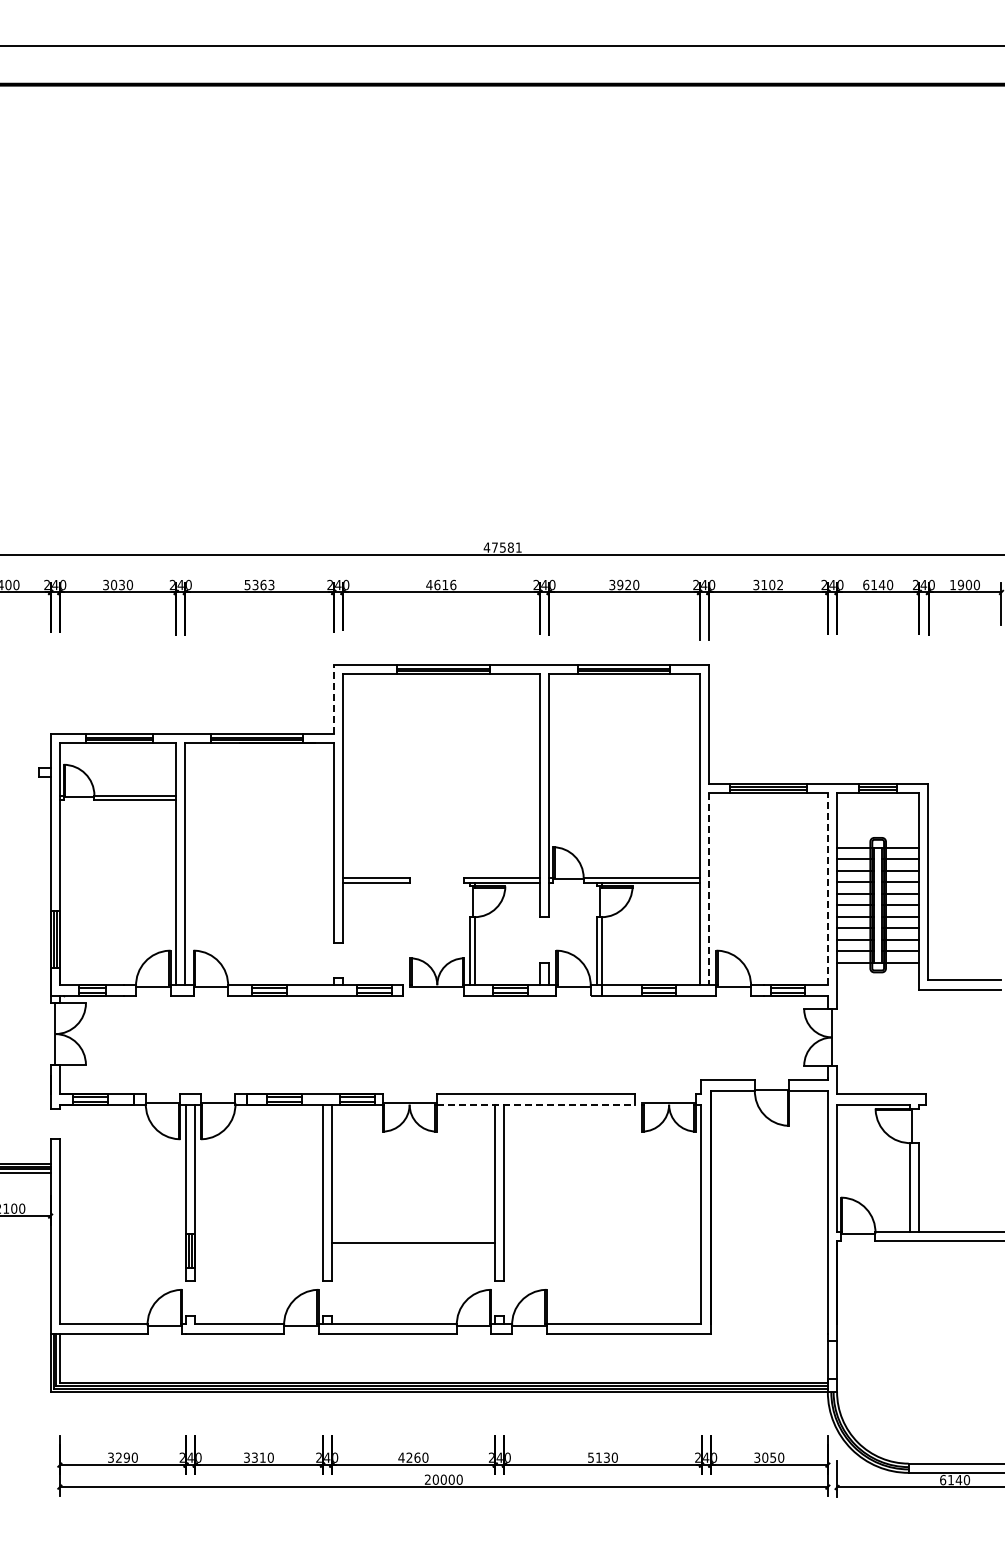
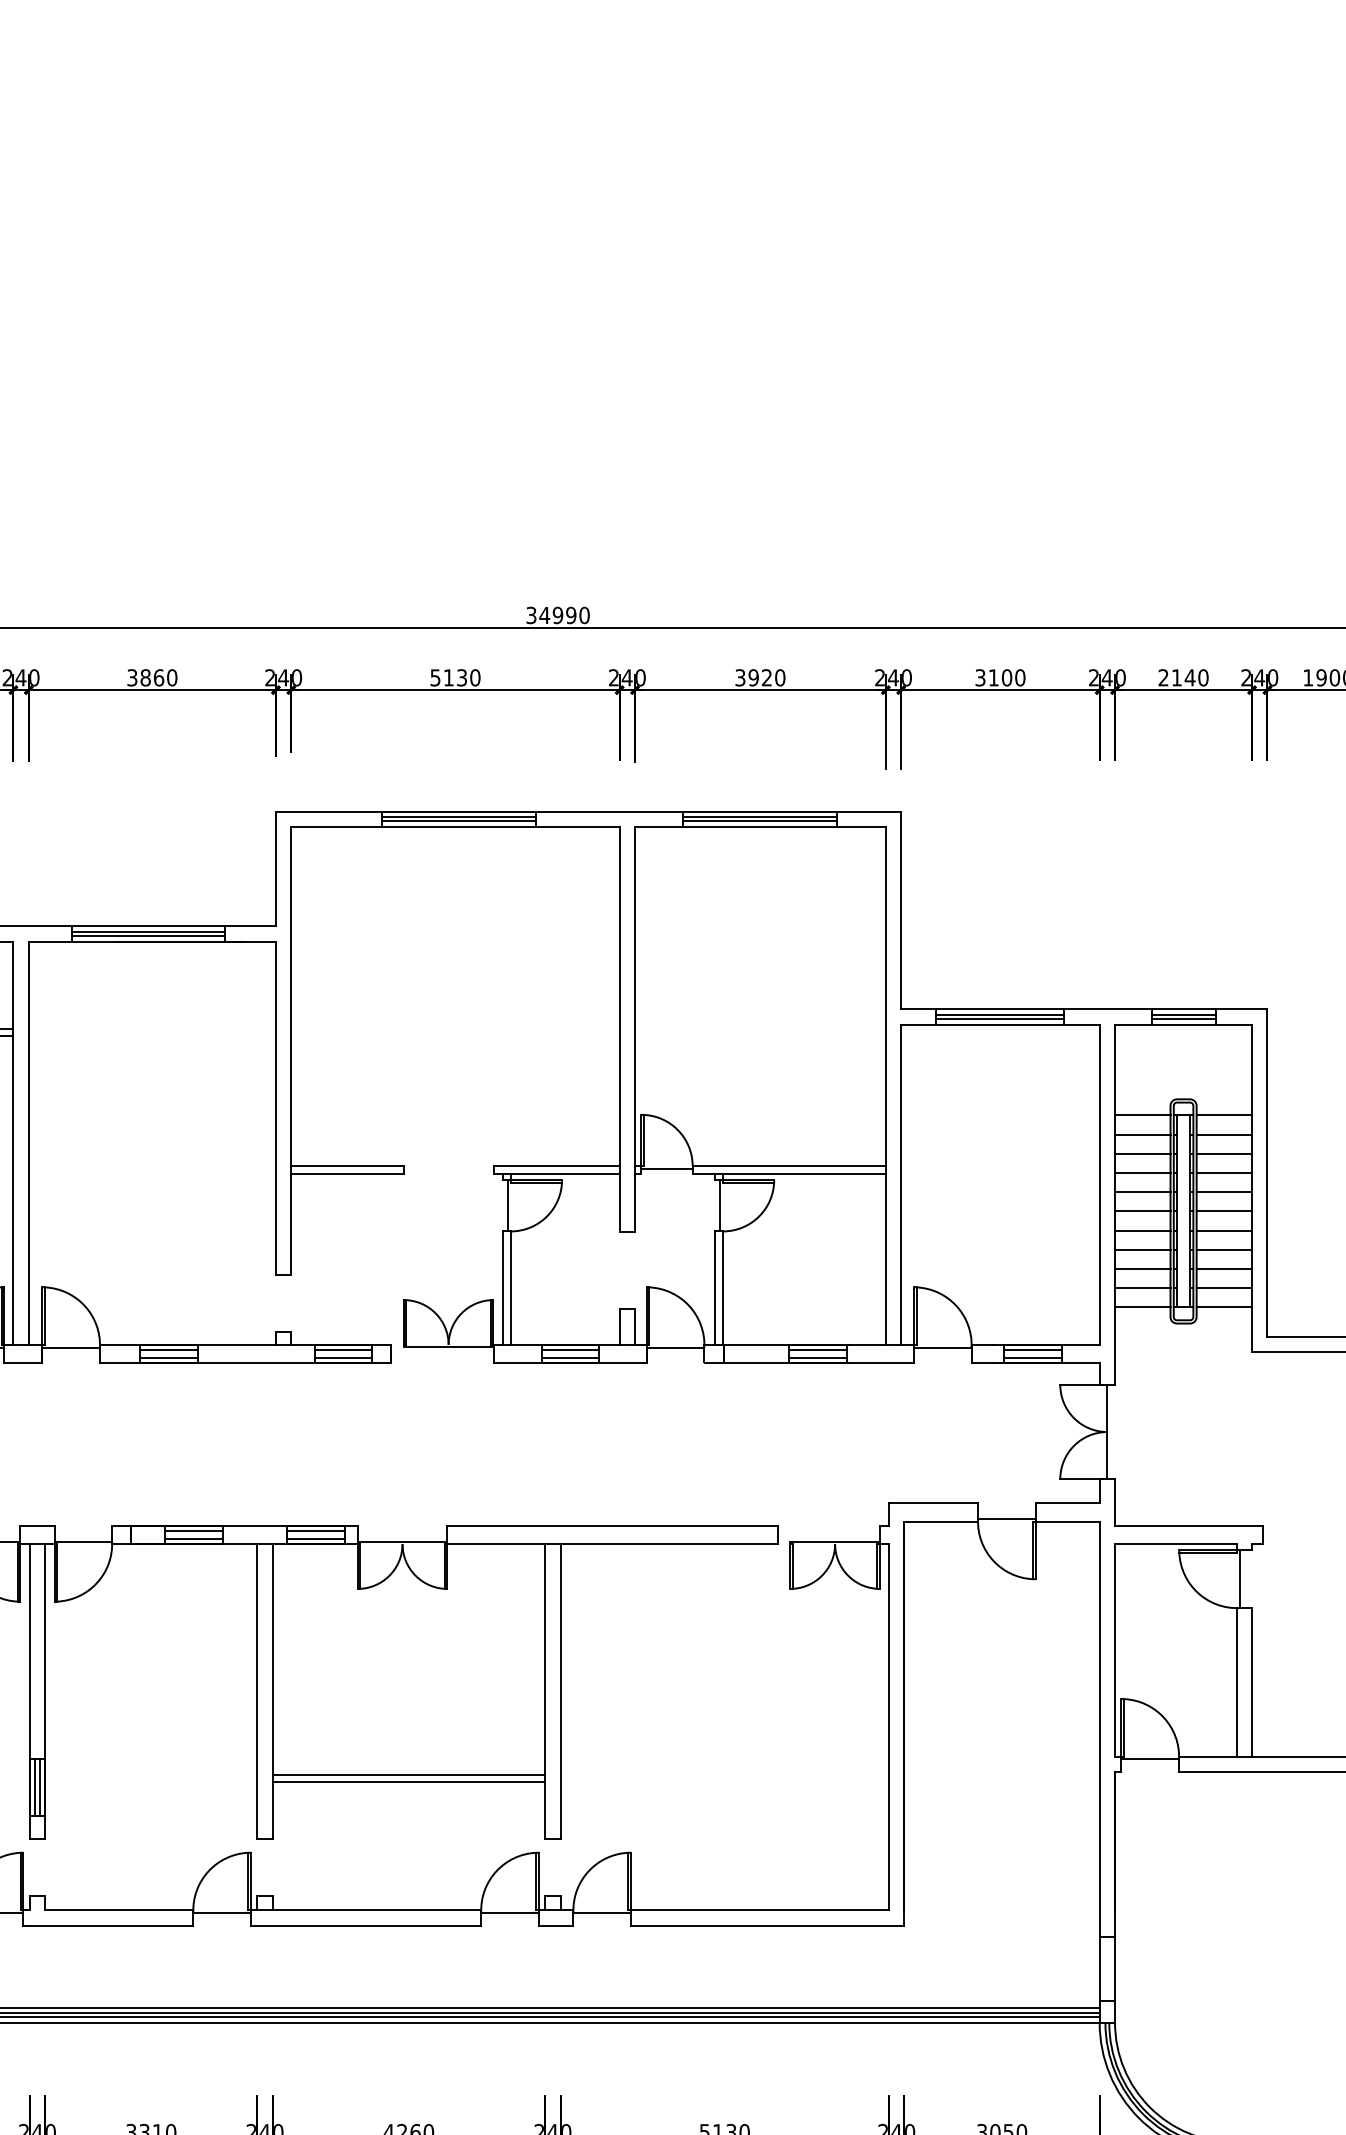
text: (502, 547) -> (557, 615), 47581 -> 34990
text: (259, 584) -> (152, 676), 5363 -> 3860
text: (441, 584) -> (455, 676), 4616 -> 5130
text: (866, 584) -> (1164, 676), 6140 -> 2140
text: (780, 585) -> (1020, 678), 3102 -> 3100
line: (333, 699) -> (275, 868), dashed -> solid
line: (827, 888) -> (1099, 1183), dashed -> solid
line: (708, 889) -> (900, 1185), dashed -> solid
line: (536, 1104) -> (614, 1543), dashed -> solid
line: (413, 1247) -> (408, 1782), added

